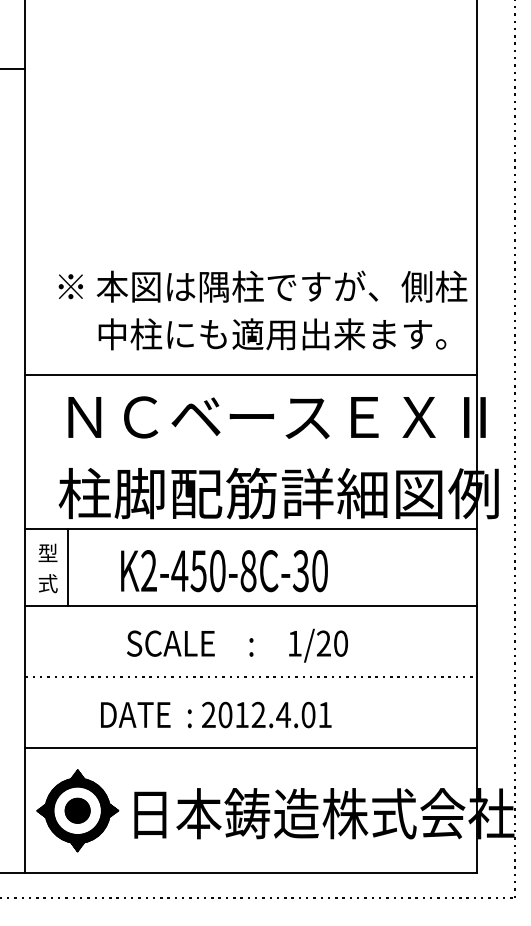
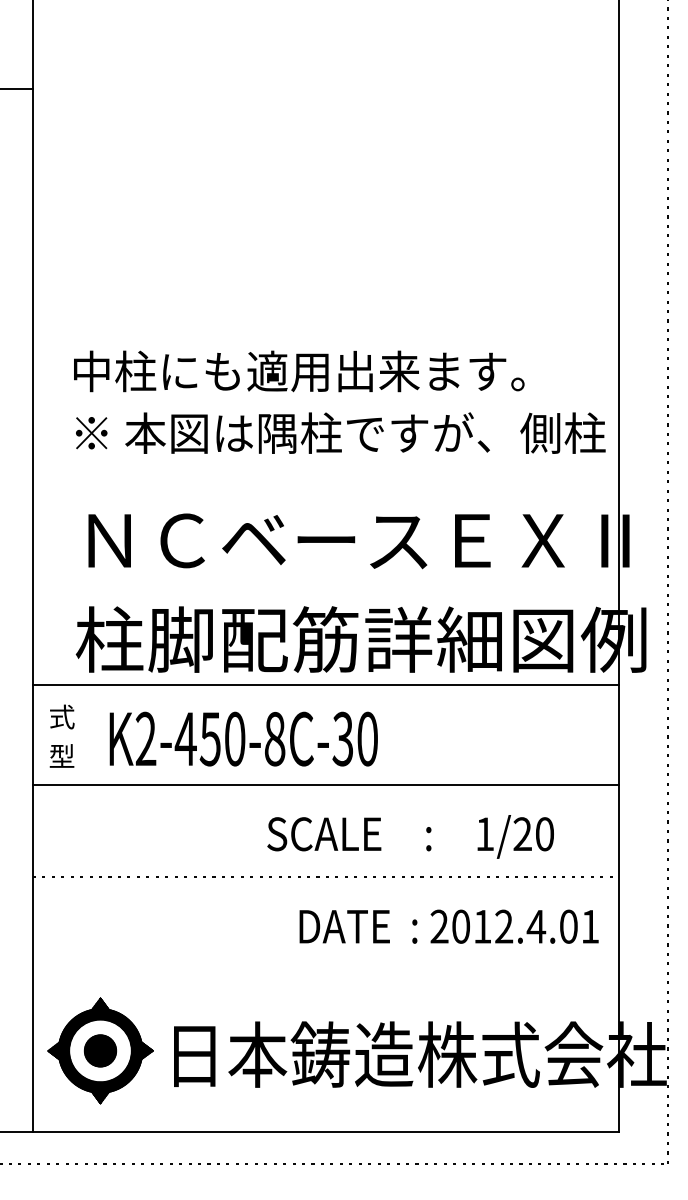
text: (262, 286) -> (339, 371), ※ 本図は隅柱ですが、側柱 -> 中柱にも適用出来ます。
text: (262, 333) -> (340, 432), 中柱にも適用出来ます。 -> ※ 本図は隅柱ですが、側柱
line: (251, 375) -> (325, 486), removed
text: (47, 552) -> (61, 716), 型 -> 式
line: (67, 566) -> (87, 734), removed
text: (224, 570) -> (243, 738), moved
text: (47, 583) -> (61, 756), 式 -> 型
text: (237, 645) -> (410, 836), moved
text: (215, 714) -> (448, 926), moved
line: (251, 747) -> (325, 969), removed

